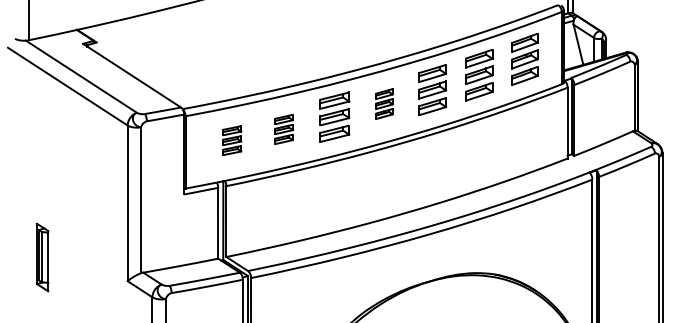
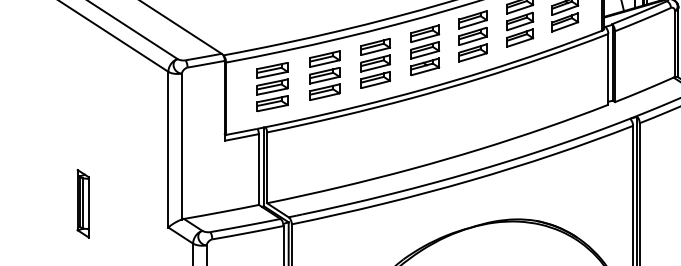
part: (384, 103) -> (425, 49), size x1.67
part: (283, 129) -> (324, 75), size x1.67
part: (232, 140) -> (273, 86), size x1.67

